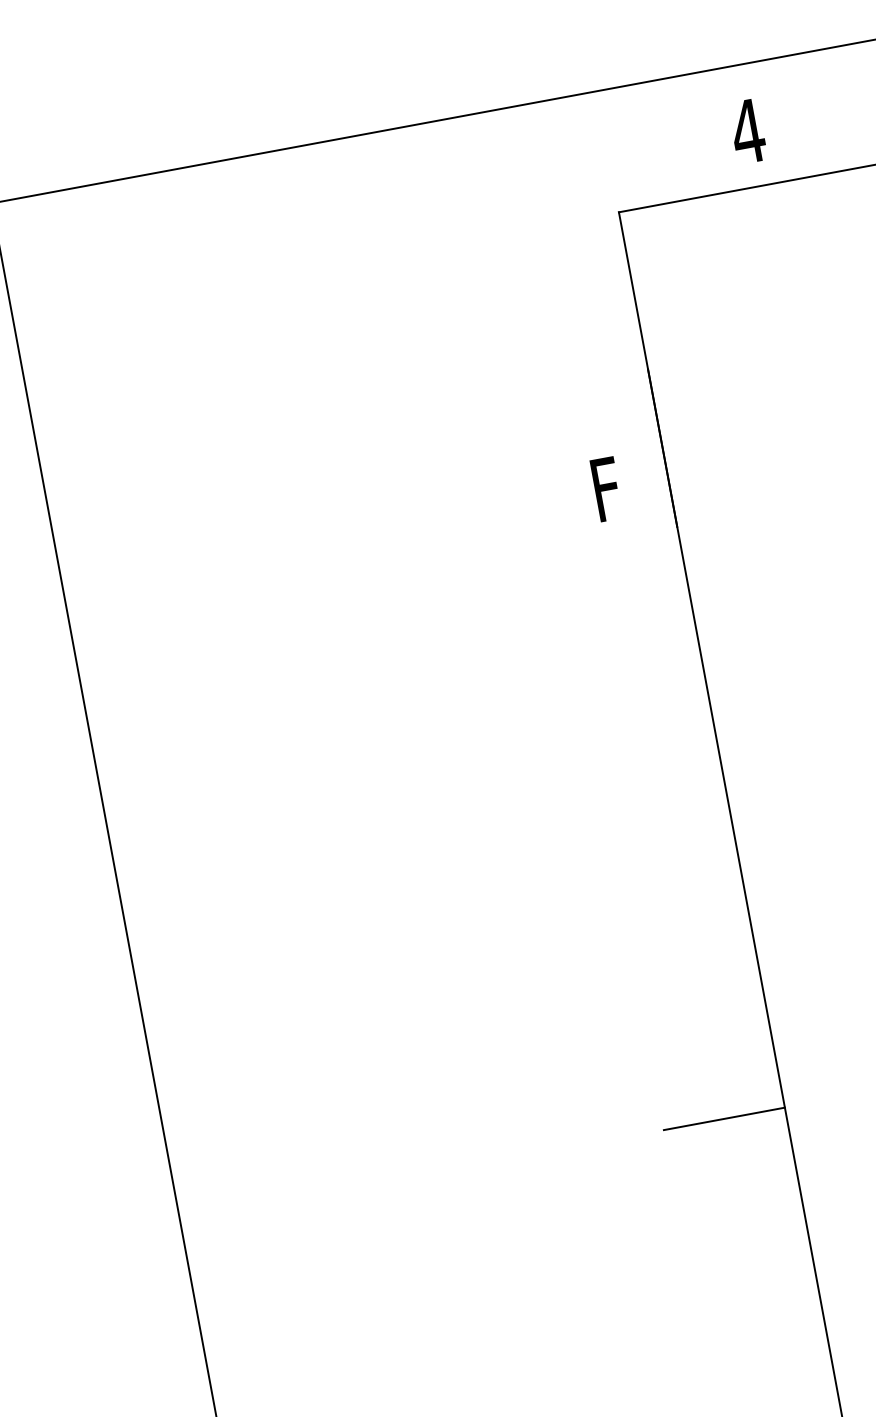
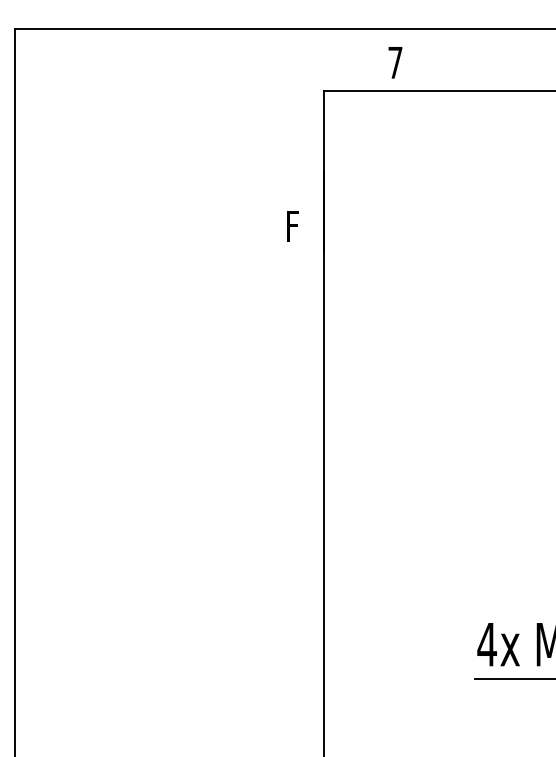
text: (747, 130) -> (395, 62), 4 -> 7
line: (724, 1119) -> (293, 548), removed

